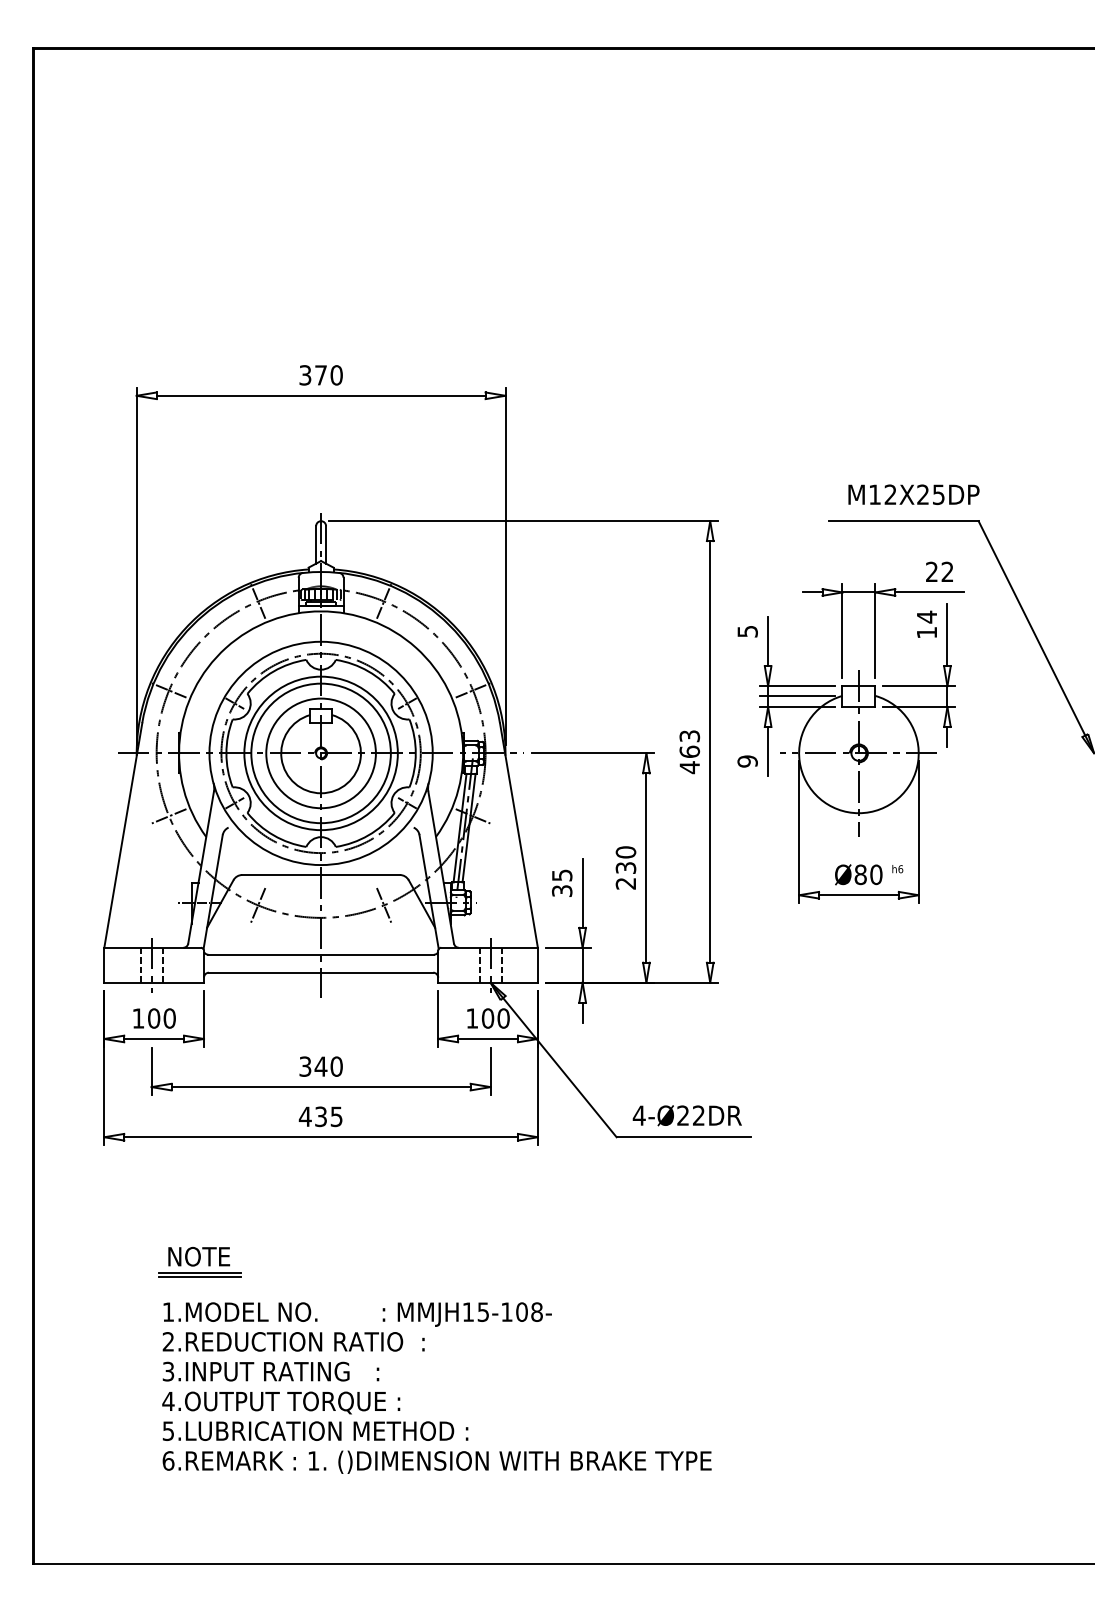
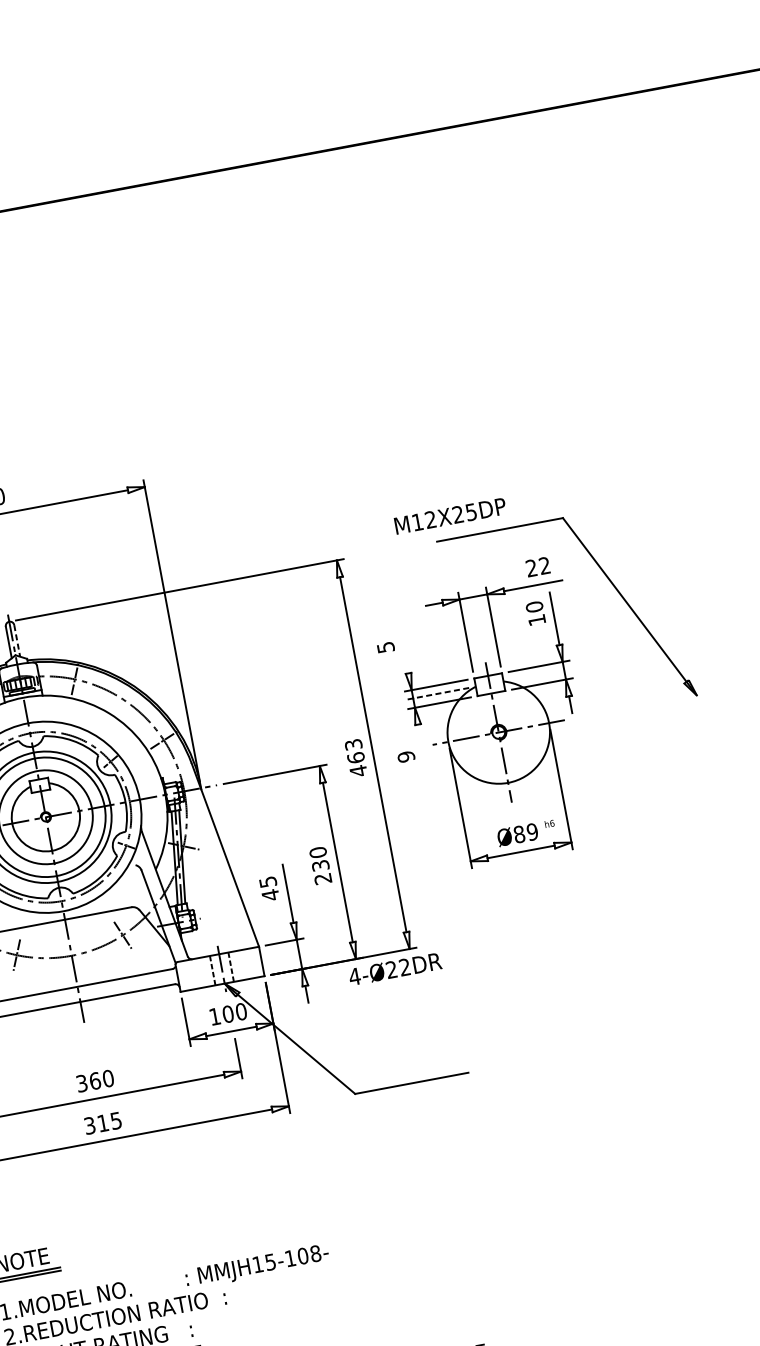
text: (913, 494) -> (450, 515), moved
line: (326, 544) -> (17, 640), solid -> dashed
text: (926, 616) -> (534, 606), 14 -> 10
line: (768, 641) -> (404, 652), removed
line: (796, 695) -> (437, 693), solid -> dashed
line: (768, 751) -> (422, 745), removed
text: (876, 874) -> (532, 831), Ø80 -> Ø89
text: (562, 890) -> (270, 894), 35 -> 45
text: (320, 1066) -> (94, 1081), 340 -> 360
text: (686, 1115) -> (394, 969), moved
text: (312, 1116) -> (95, 1124), 435 -> 315

